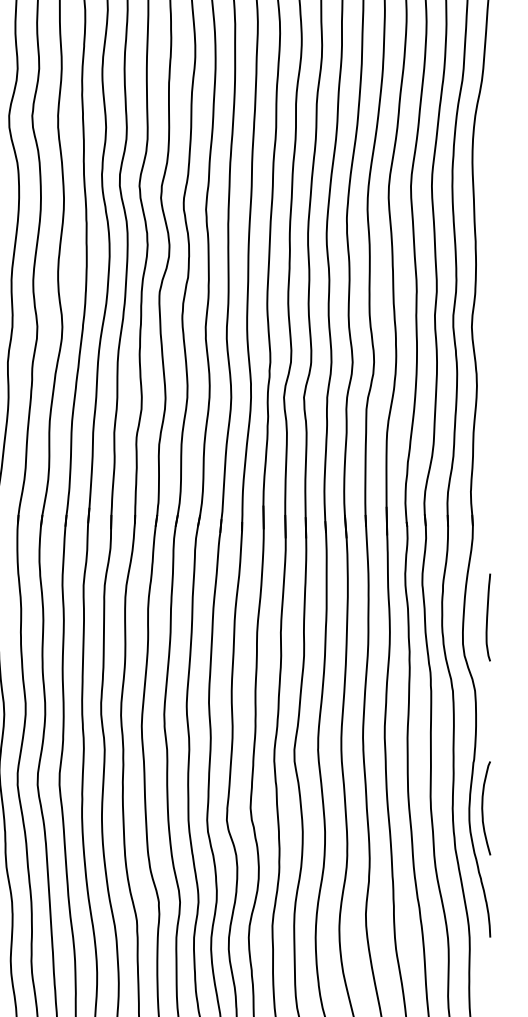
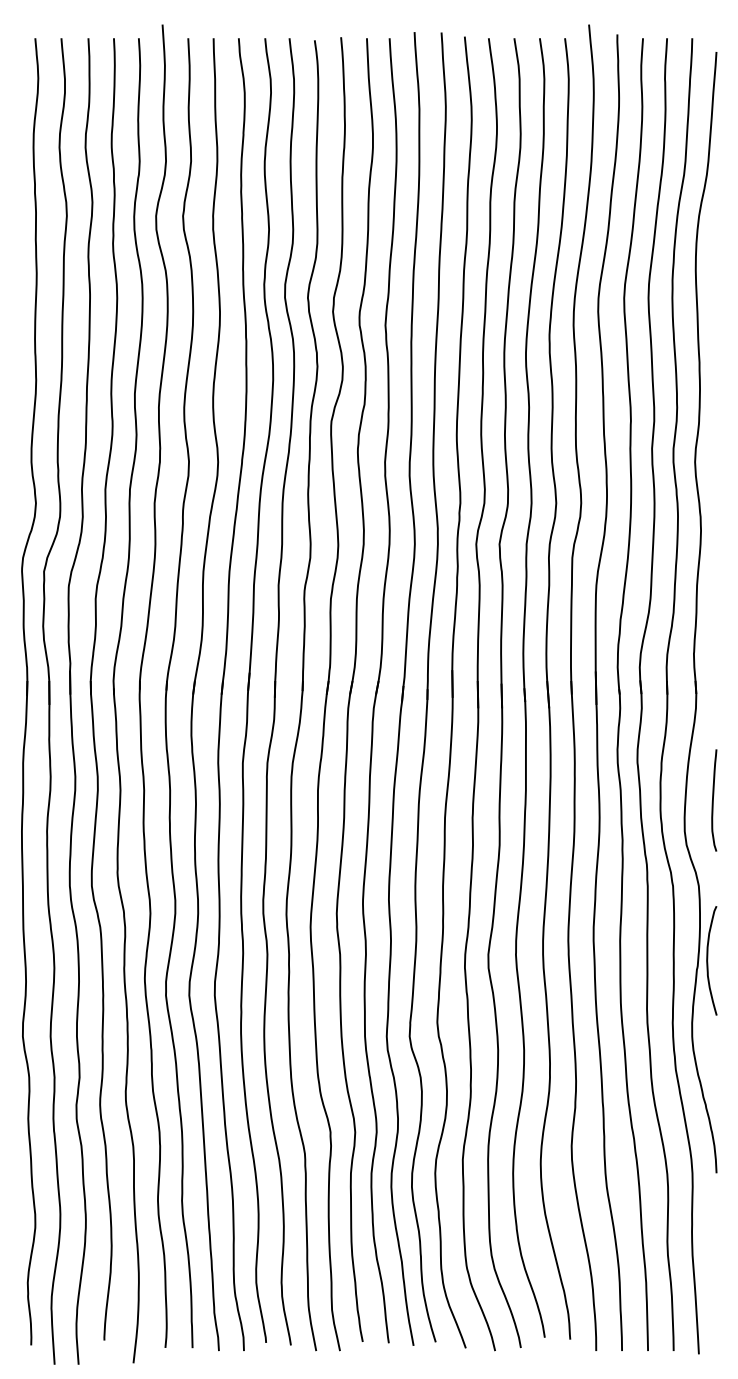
curve: (483, 807) -> (708, 959), moved

